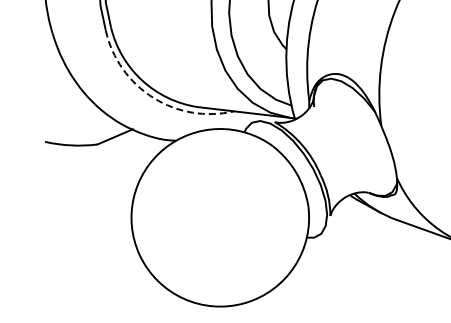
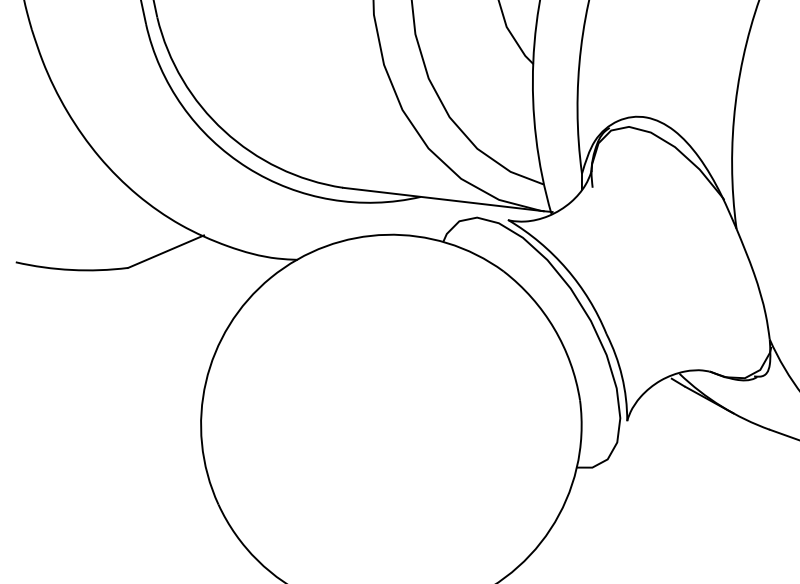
arc: (153, 97) -> (248, 167), dashed -> solid

